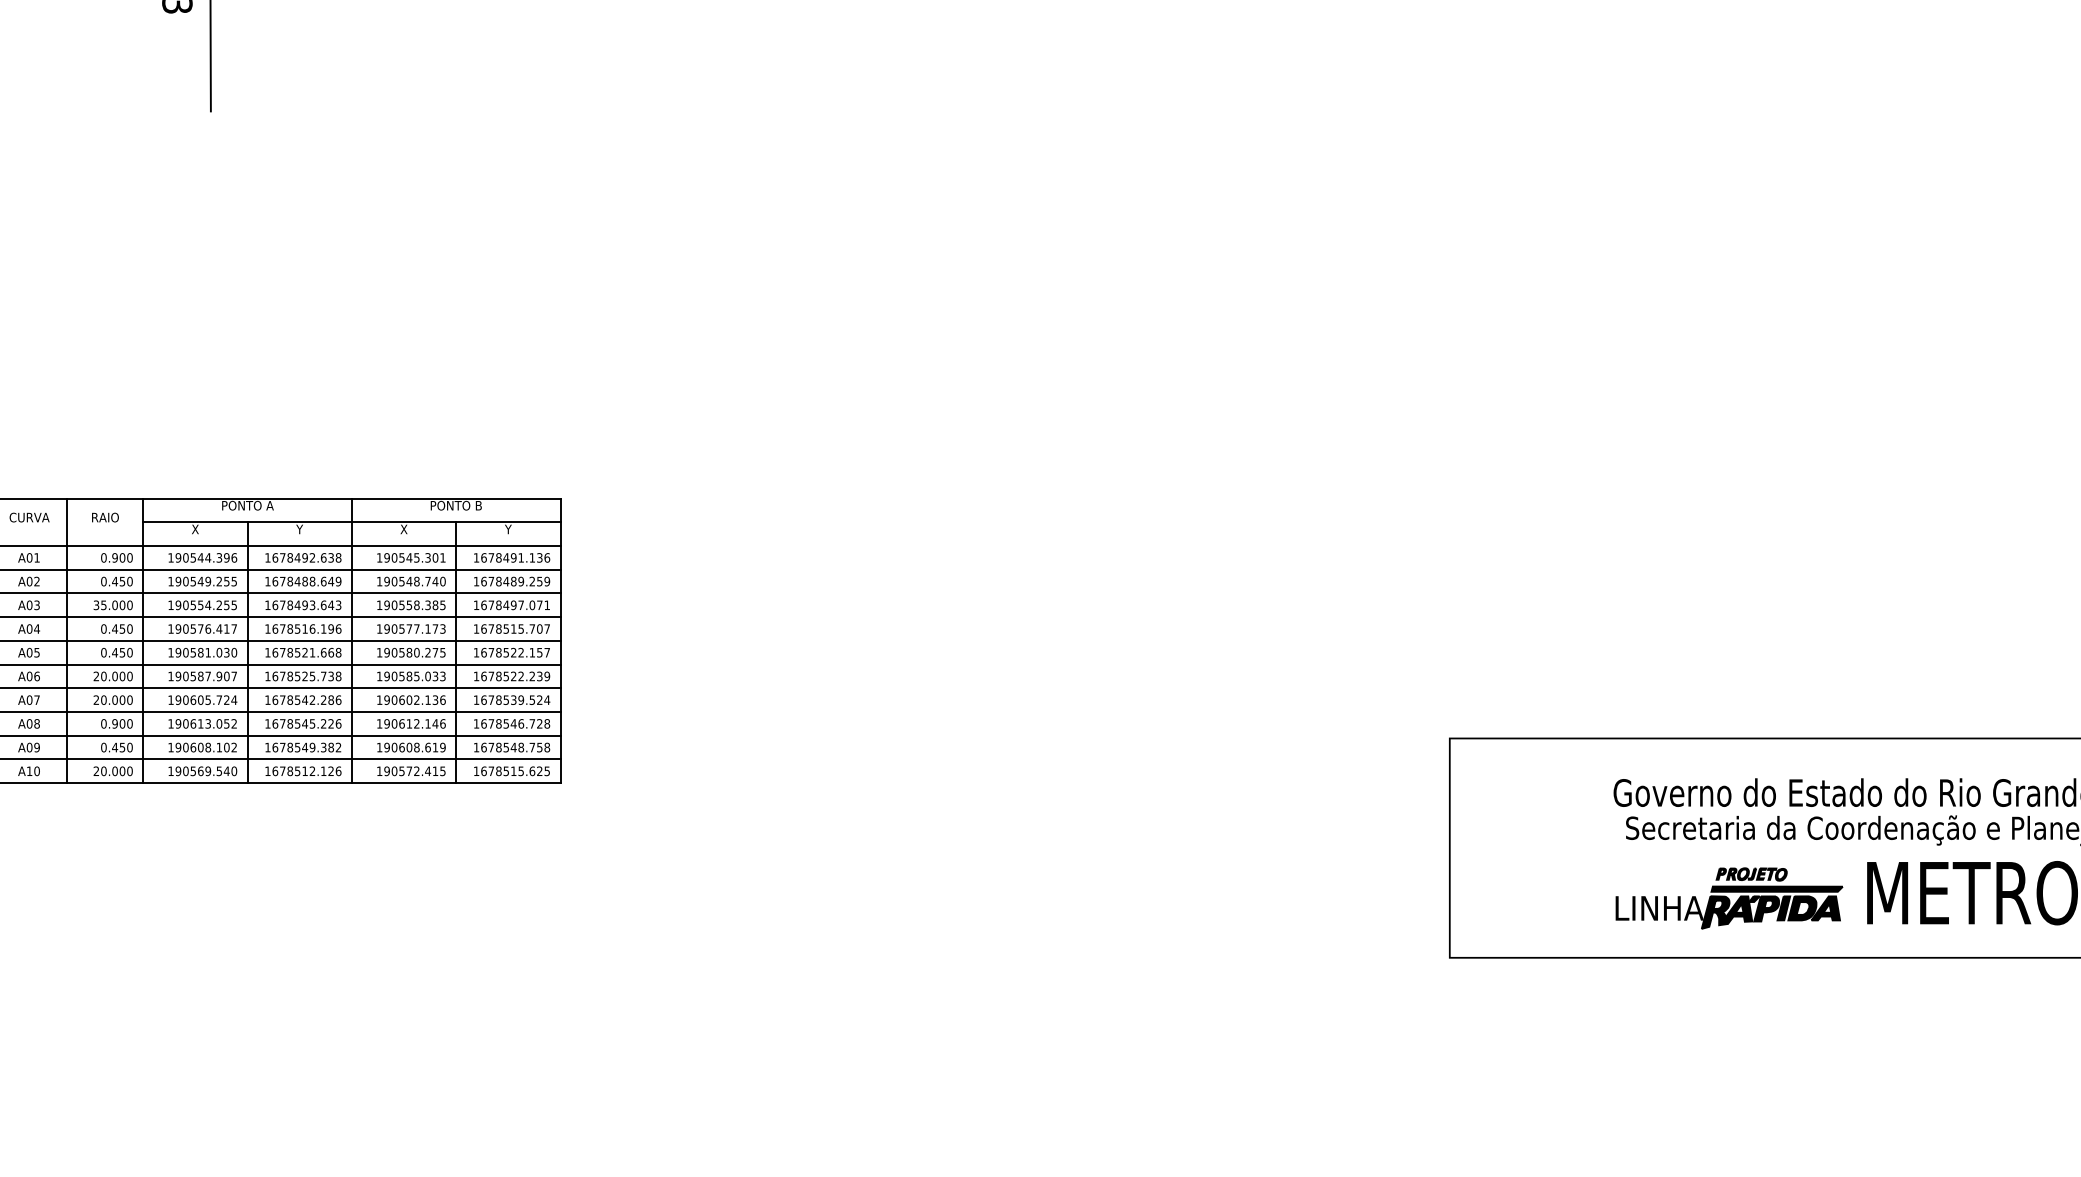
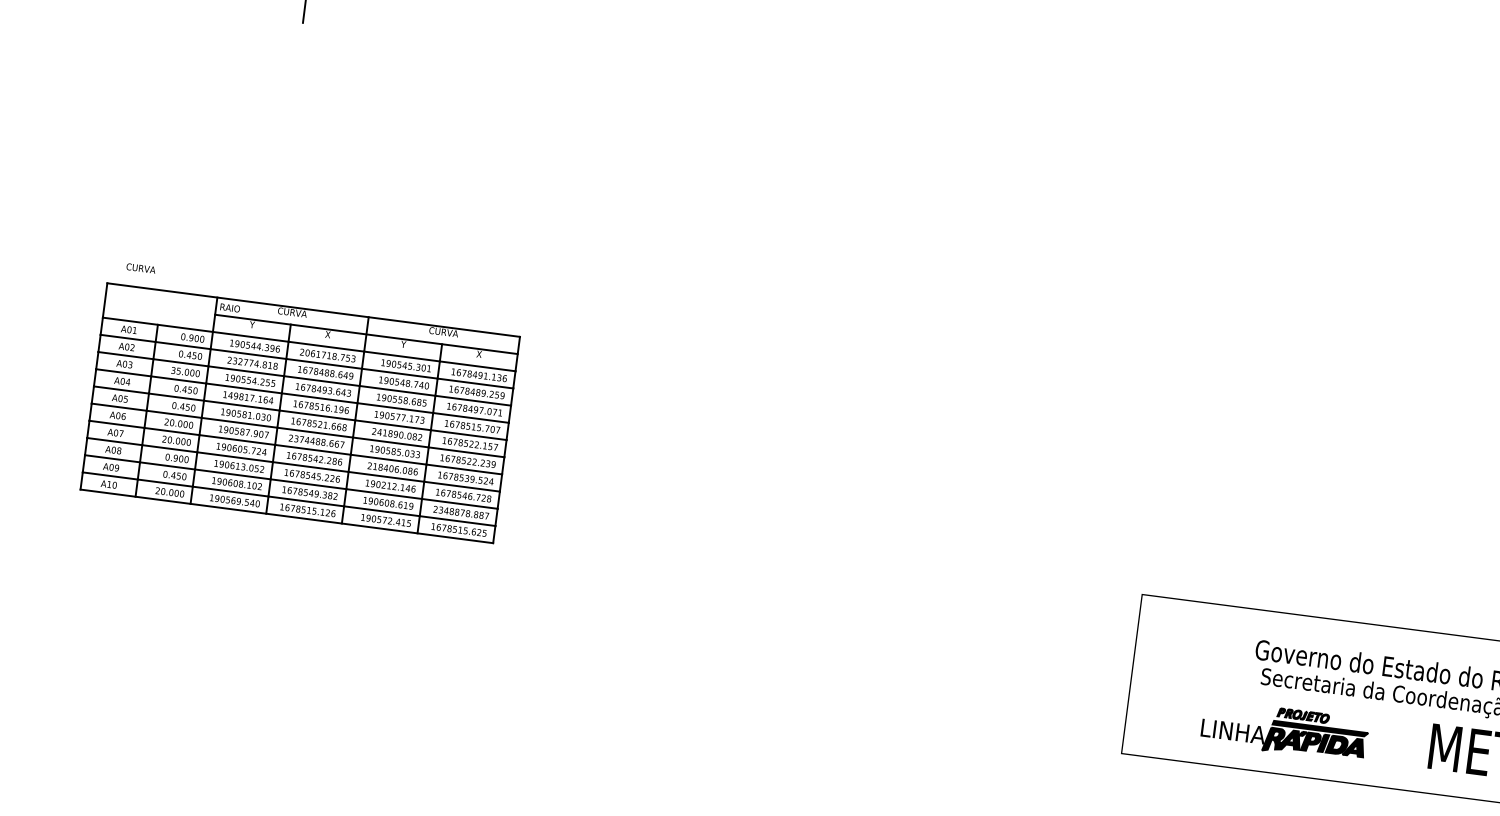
text: (247, 505) -> (292, 312), PONTO A -> CURVA
text: (455, 505) -> (443, 331), PONTO B -> CURVA
text: (29, 517) -> (141, 268), moved
text: (105, 517) -> (230, 307), moved
line: (67, 522) -> (160, 307), removed
text: (195, 529) -> (252, 324), X -> Y
text: (299, 529) -> (327, 334), Y -> X
text: (403, 529) -> (403, 344), X -> Y
text: (508, 529) -> (479, 354), Y -> X
text: (303, 557) -> (328, 355), 1678492.638 -> 2061718.753
text: (202, 581) -> (252, 363), 190549.255 -> 232774.818
text: (427, 605) -> (413, 401), 190558.385 -> 190558.685
text: (206, 628) -> (251, 397), 190576.417 -> 149817.164
text: (410, 652) -> (396, 434), 190580.275 -> 241890.082
text: (303, 676) -> (316, 441), 1678525.738 -> 2374488.667
text: (407, 699) -> (390, 468), 190602.136 -> 218406.086
text: (401, 723) -> (383, 484), 190612.146 -> 190212.146
text: (511, 747) -> (461, 512), 1678548.758 -> 2348878.887
text: (312, 771) -> (314, 511), 1678512.126 -> 1678515.126
part: (1729, 898) -> (1285, 731), moved

